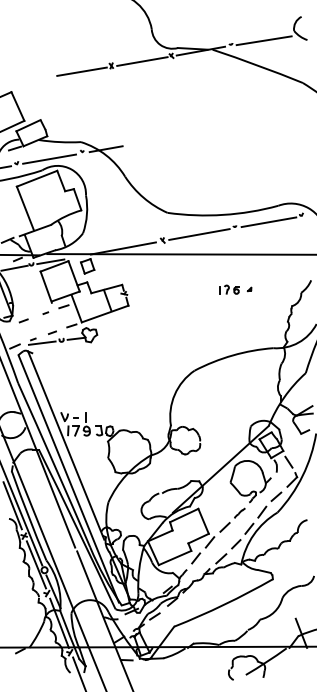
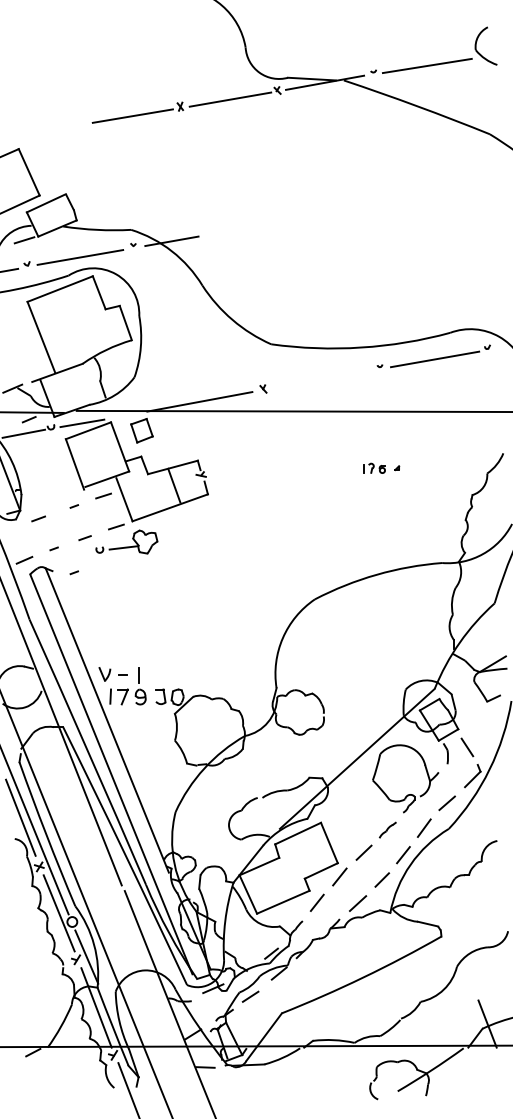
line: (199, 234) -> (322, 379), removed
part: (235, 289) -> (380, 468), size x0.7
line: (41, 342) -> (67, 553), removed
line: (45, 353) -> (73, 571), added

